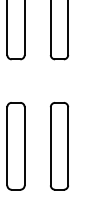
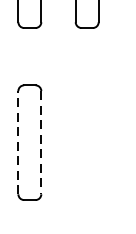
line: (7, 145) -> (18, 141), solid -> dashed
line: (24, 146) -> (41, 142), solid -> dashed
part: (59, 146) -> (87, 142), removed

